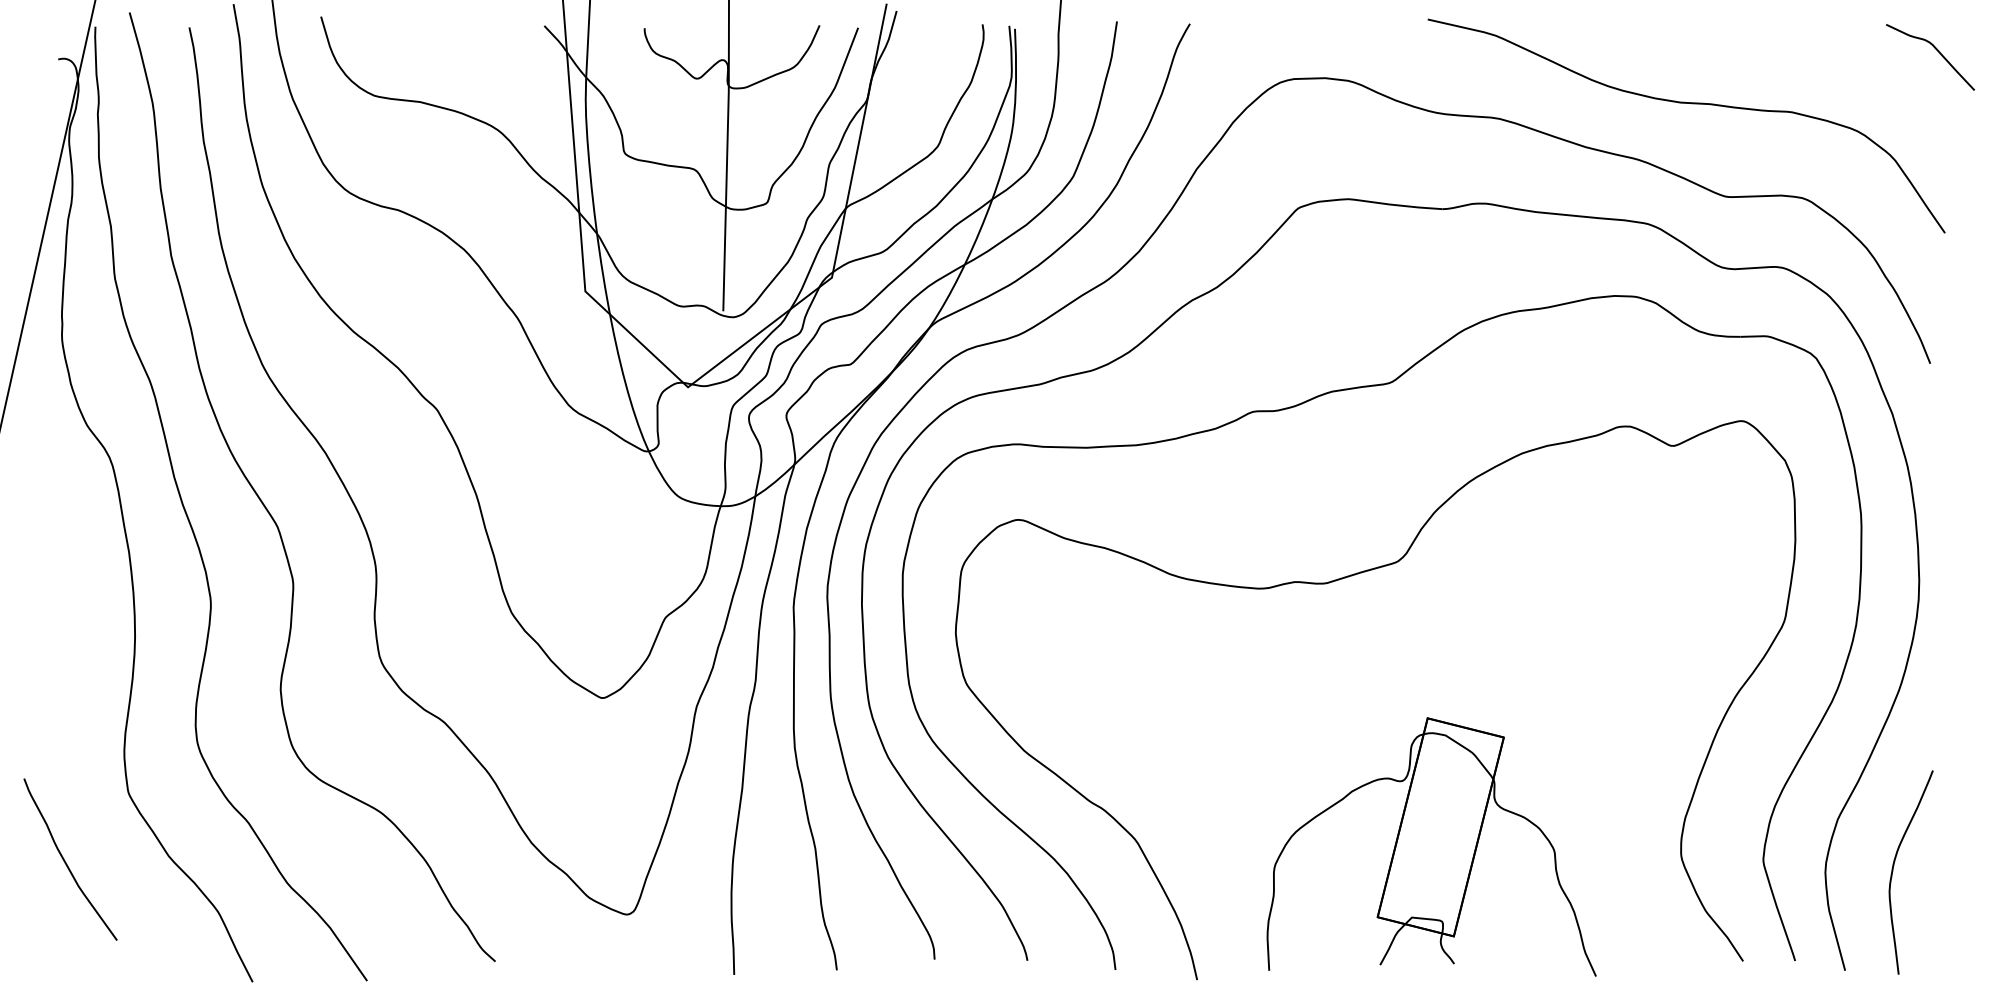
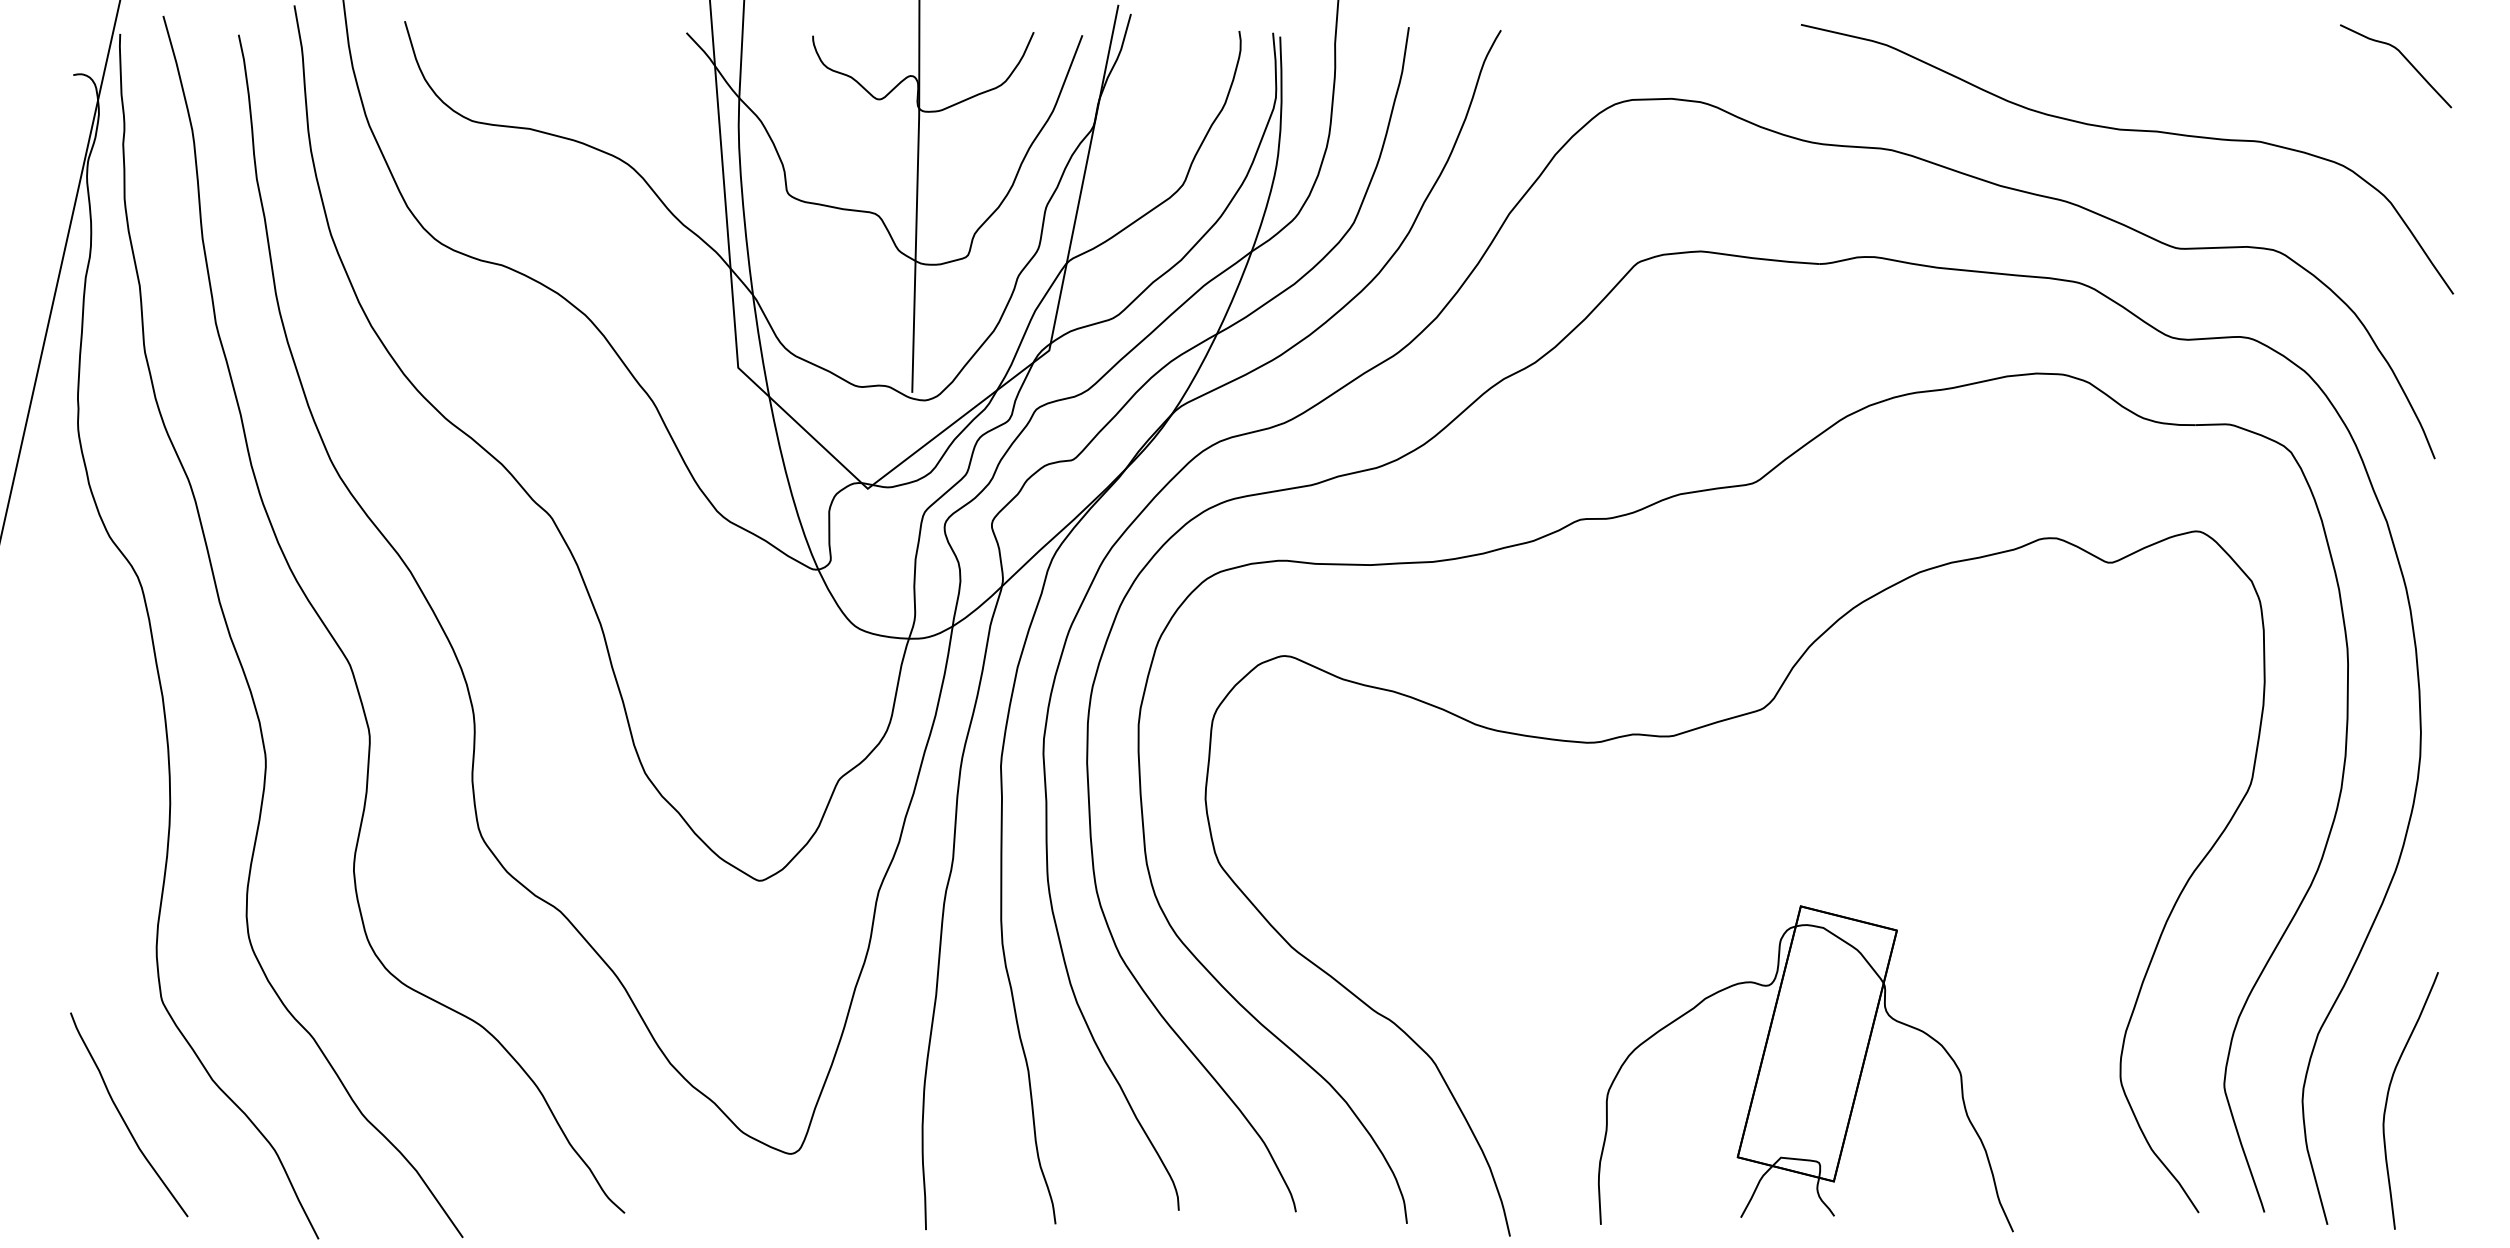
curve: (1936, 50) -> (2403, 57), moved
curve: (66, 862) -> (124, 1118), moved

